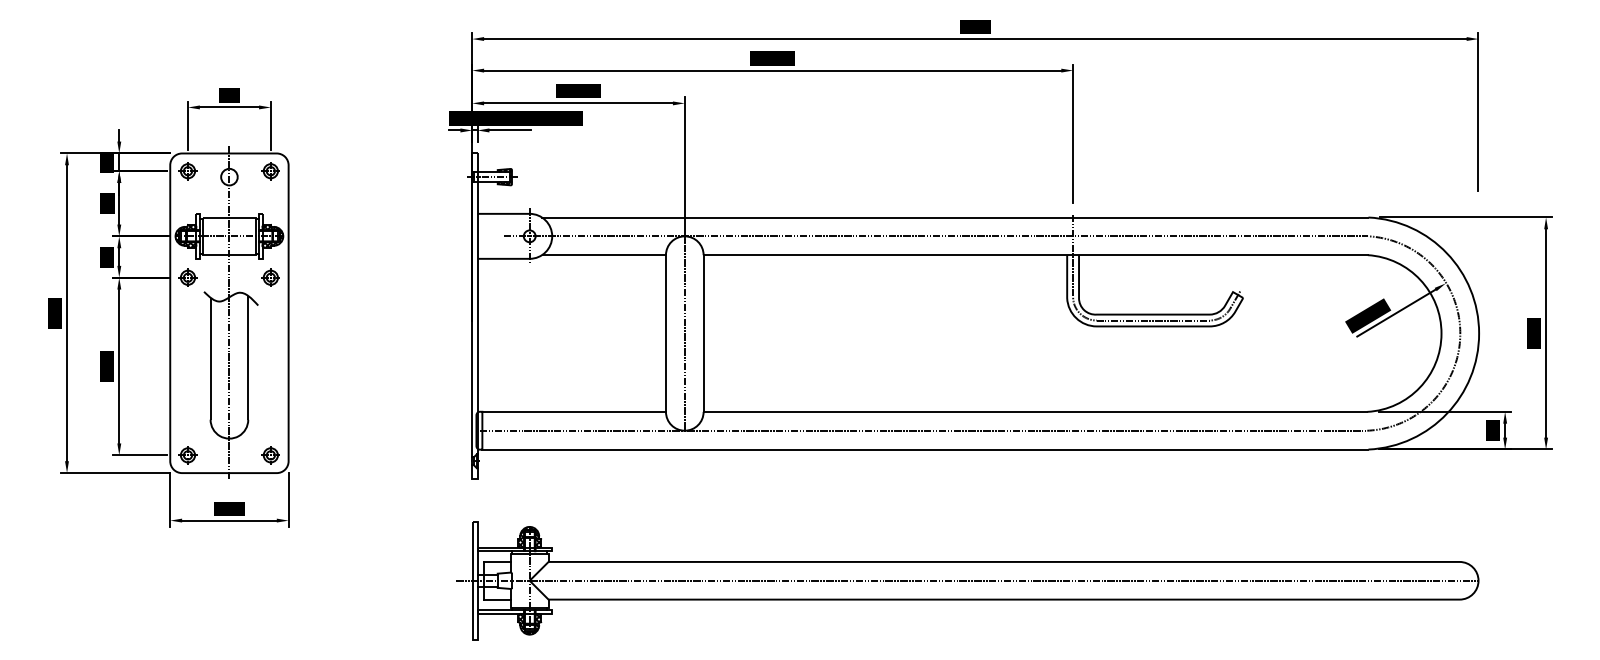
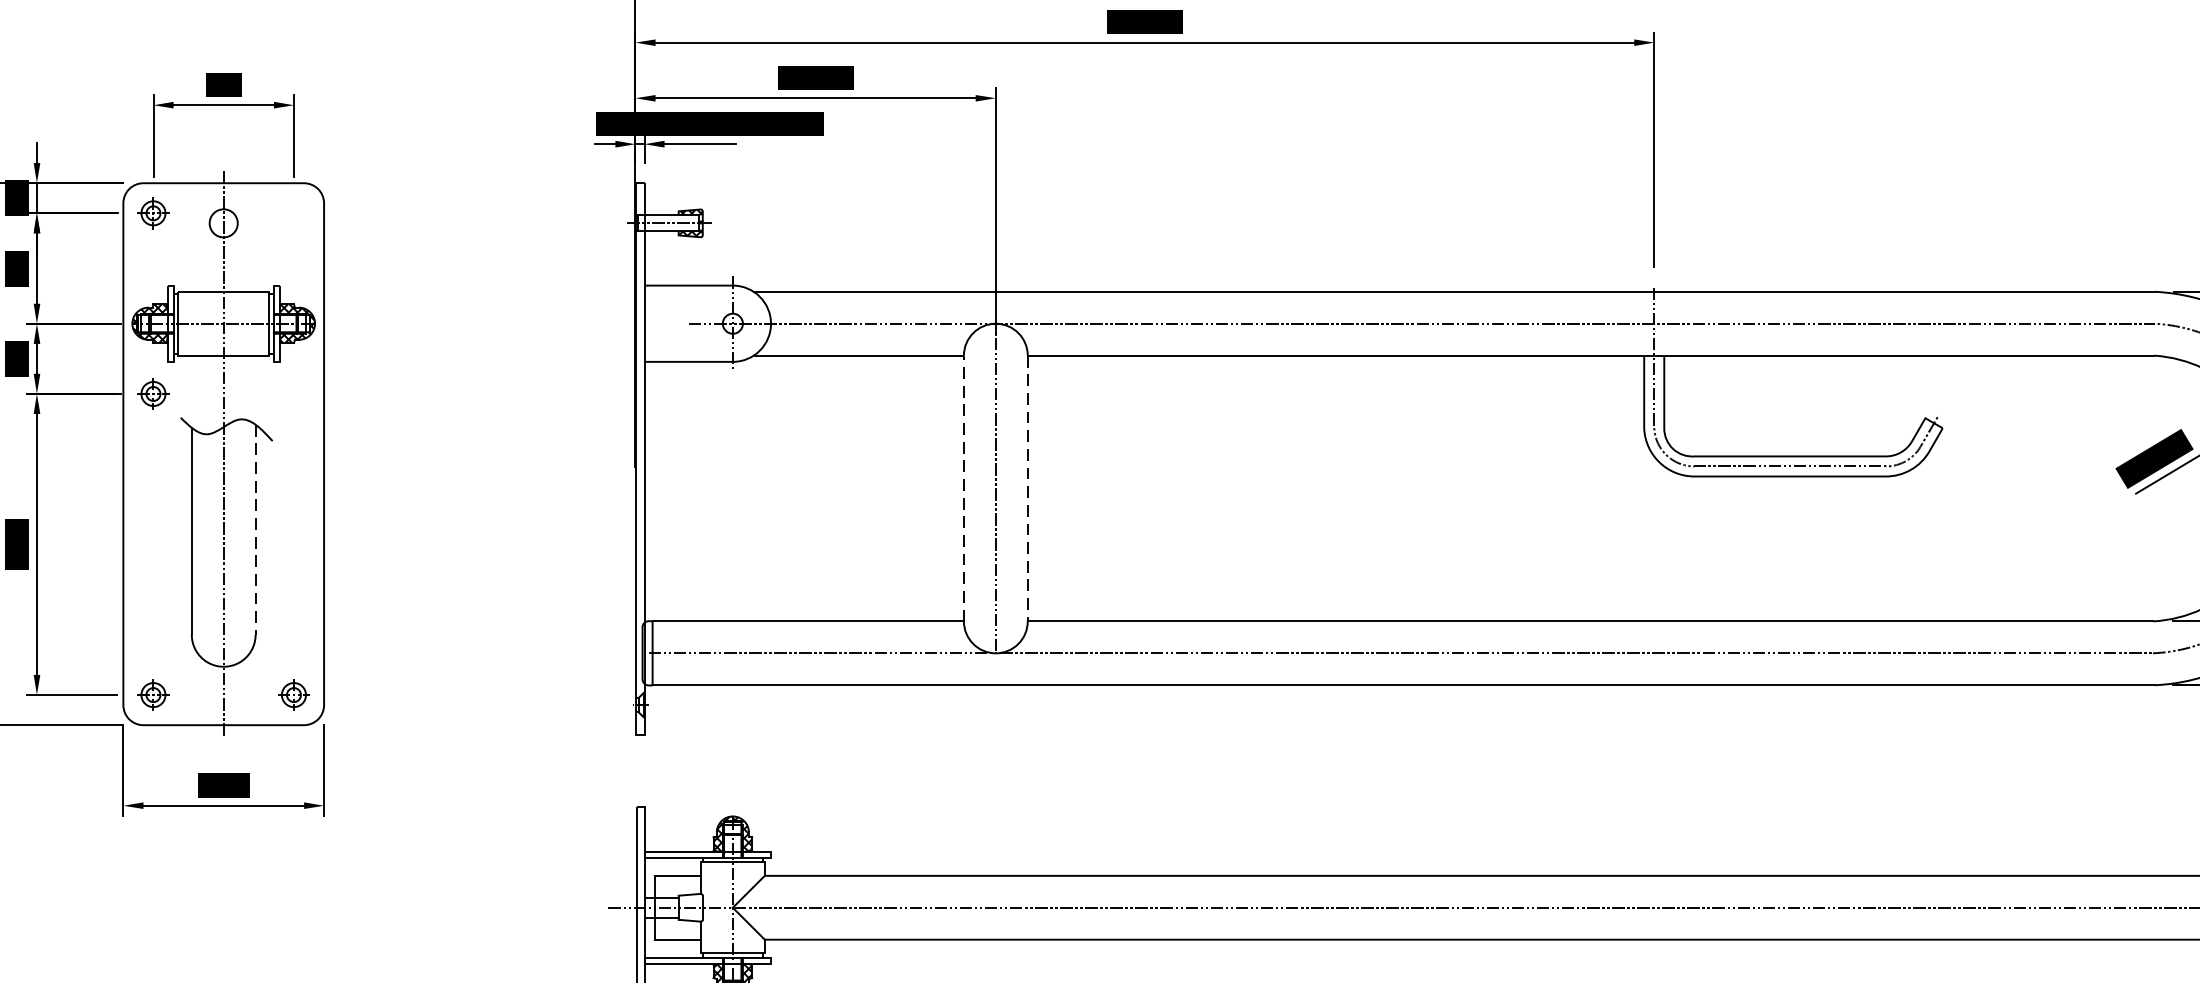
part: (270, 171) -> (293, 213), removed
part: (270, 277) -> (293, 393), removed
line: (665, 333) -> (963, 488), solid -> dashed
line: (703, 334) -> (1027, 490), solid -> dashed
line: (248, 357) -> (256, 529), solid -> dashed

